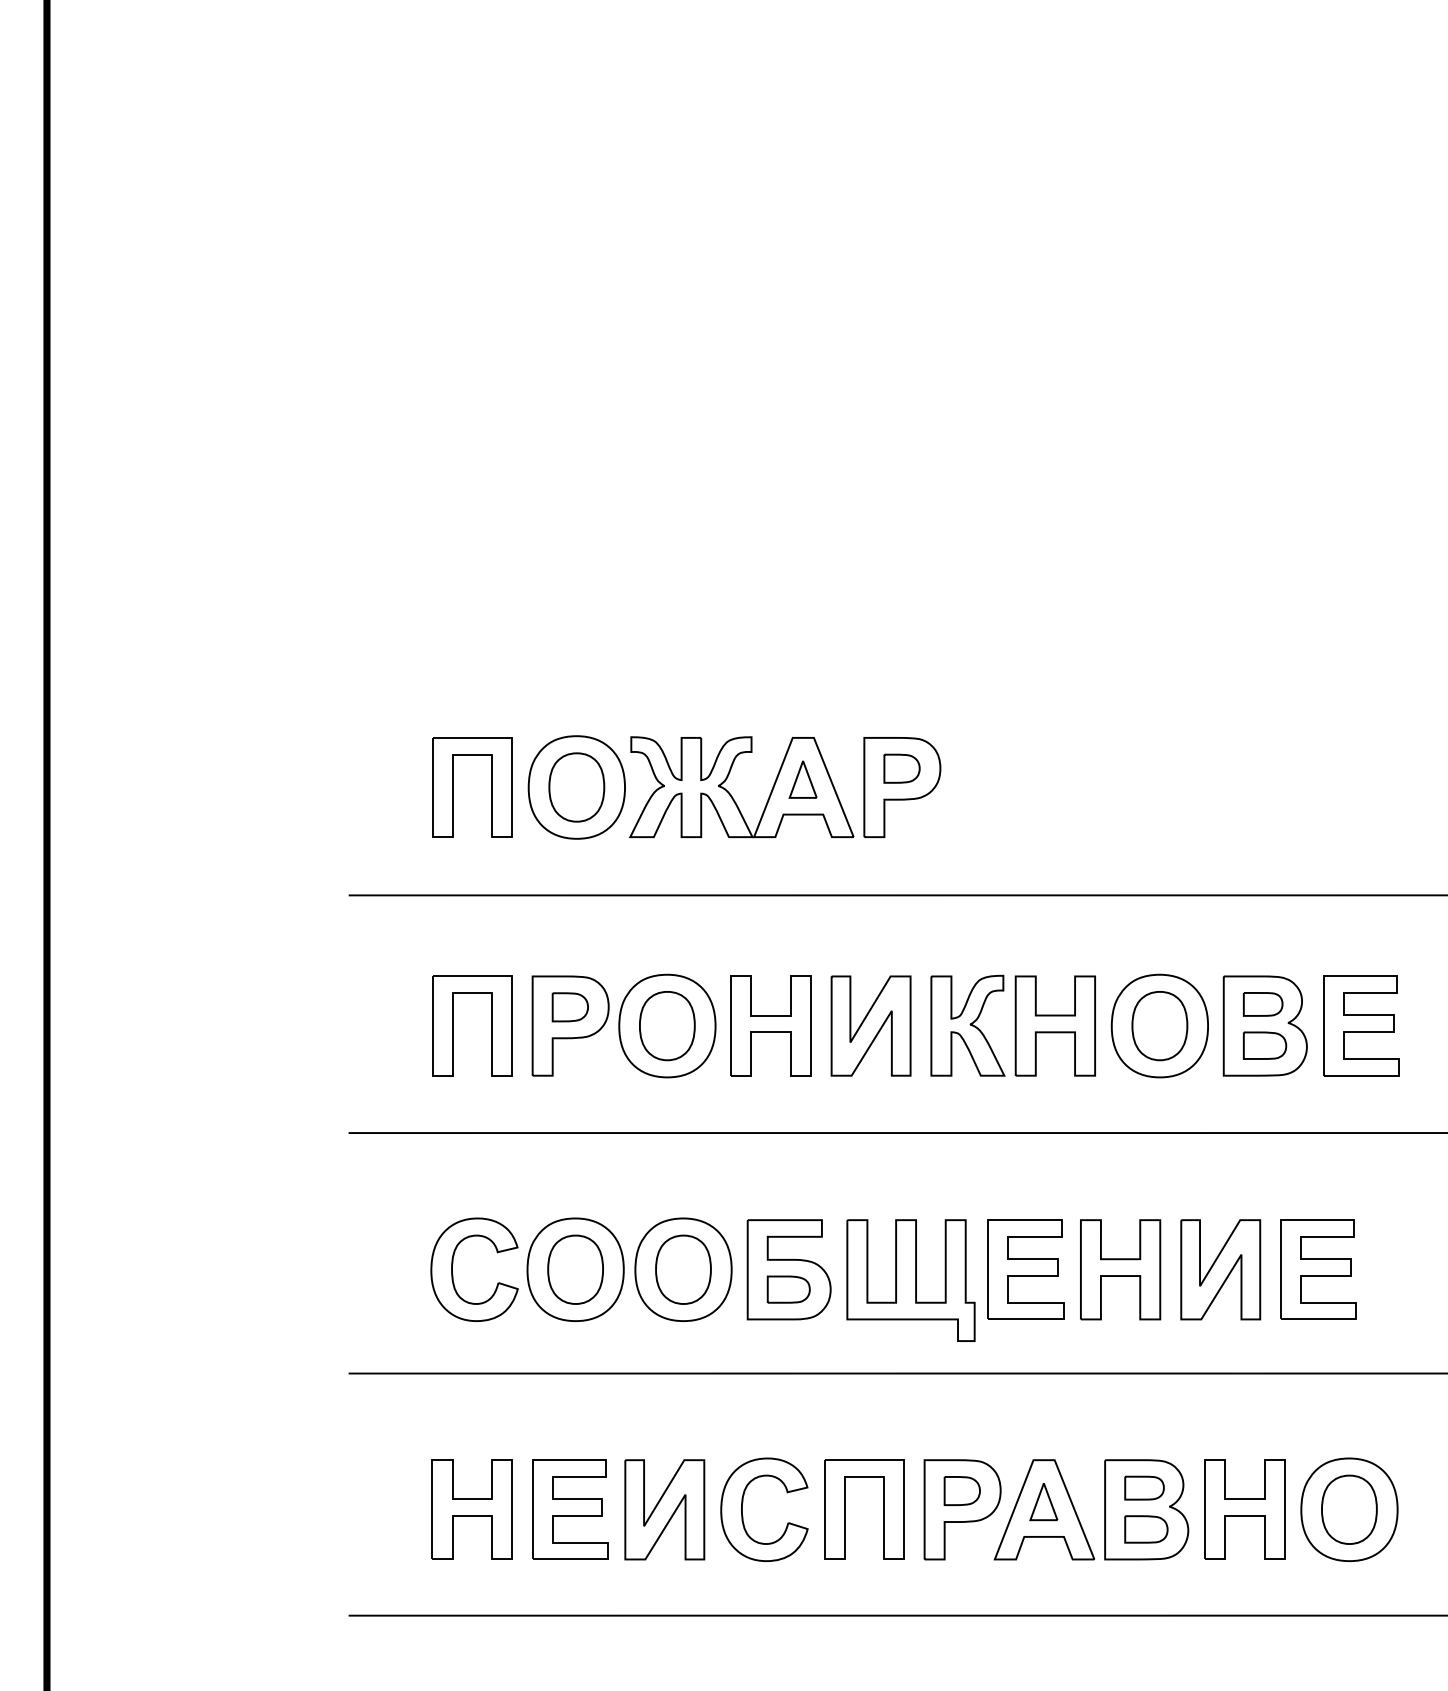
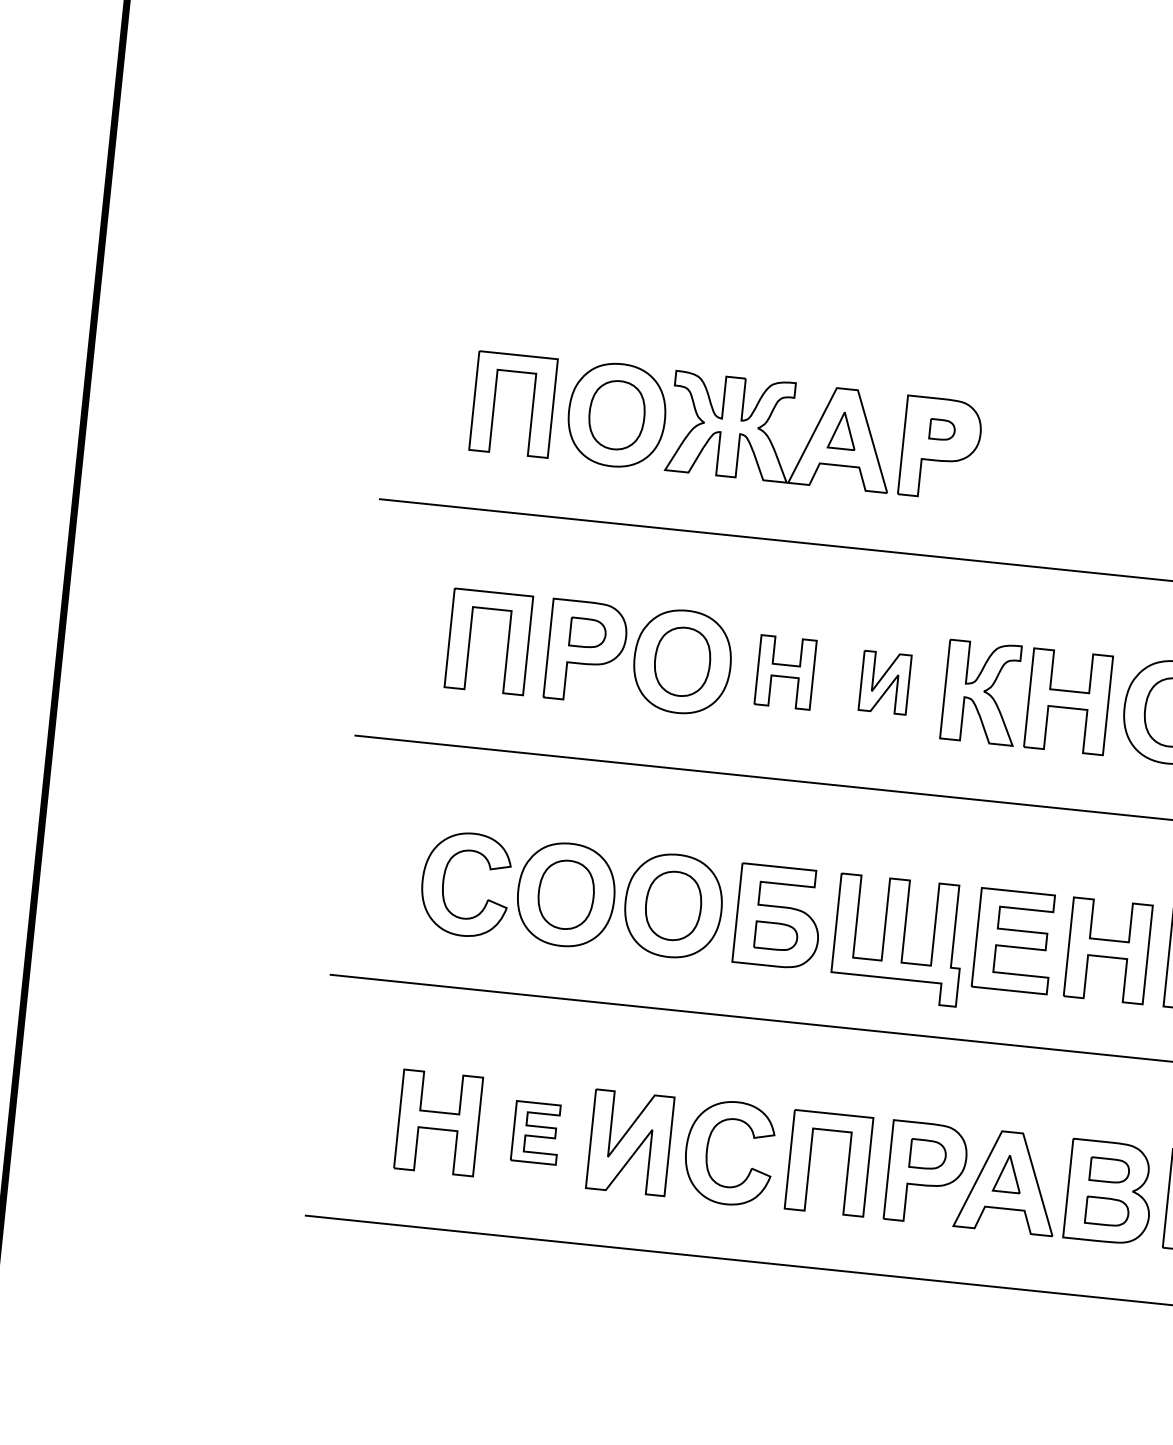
part: (901, 768) -> (941, 429), size x0.7
part: (770, 1025) -> (785, 671), size x0.7
part: (870, 1025) -> (884, 682), size x0.6
part: (570, 1509) -> (536, 1132), size x0.6

